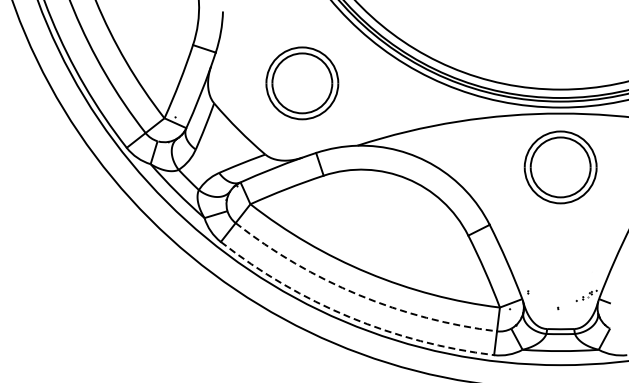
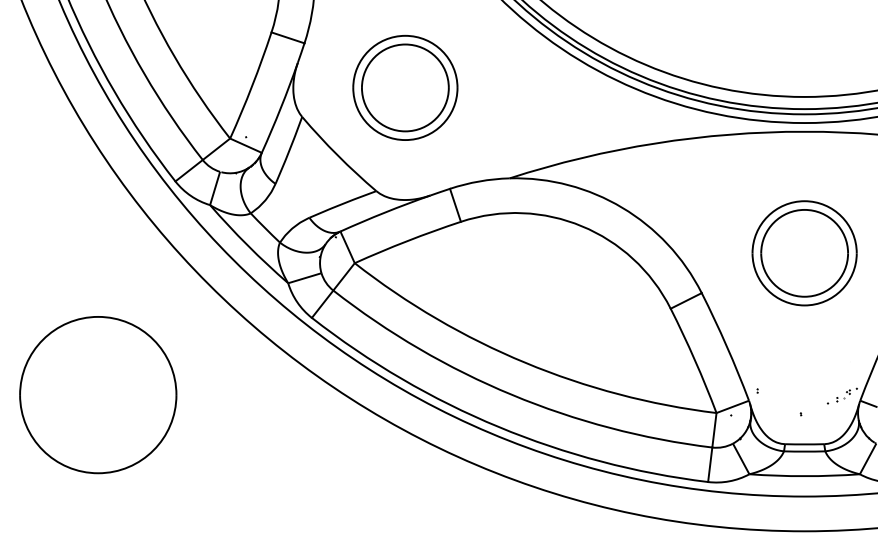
part: (302, 83) -> (405, 88), moved
part: (560, 167) -> (804, 253), moved
part: (73, 294) -> (98, 394), added
arc: (358, 295) -> (511, 395), dashed -> solid
arc: (349, 317) -> (498, 427), dashed -> solid

